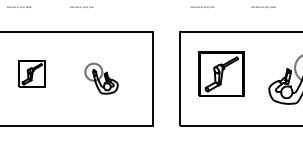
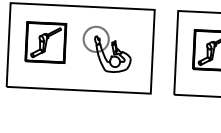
part: (31, 73) -> (45, 41), size x1.67
part: (101, 78) -> (107, 49), size x1.67

